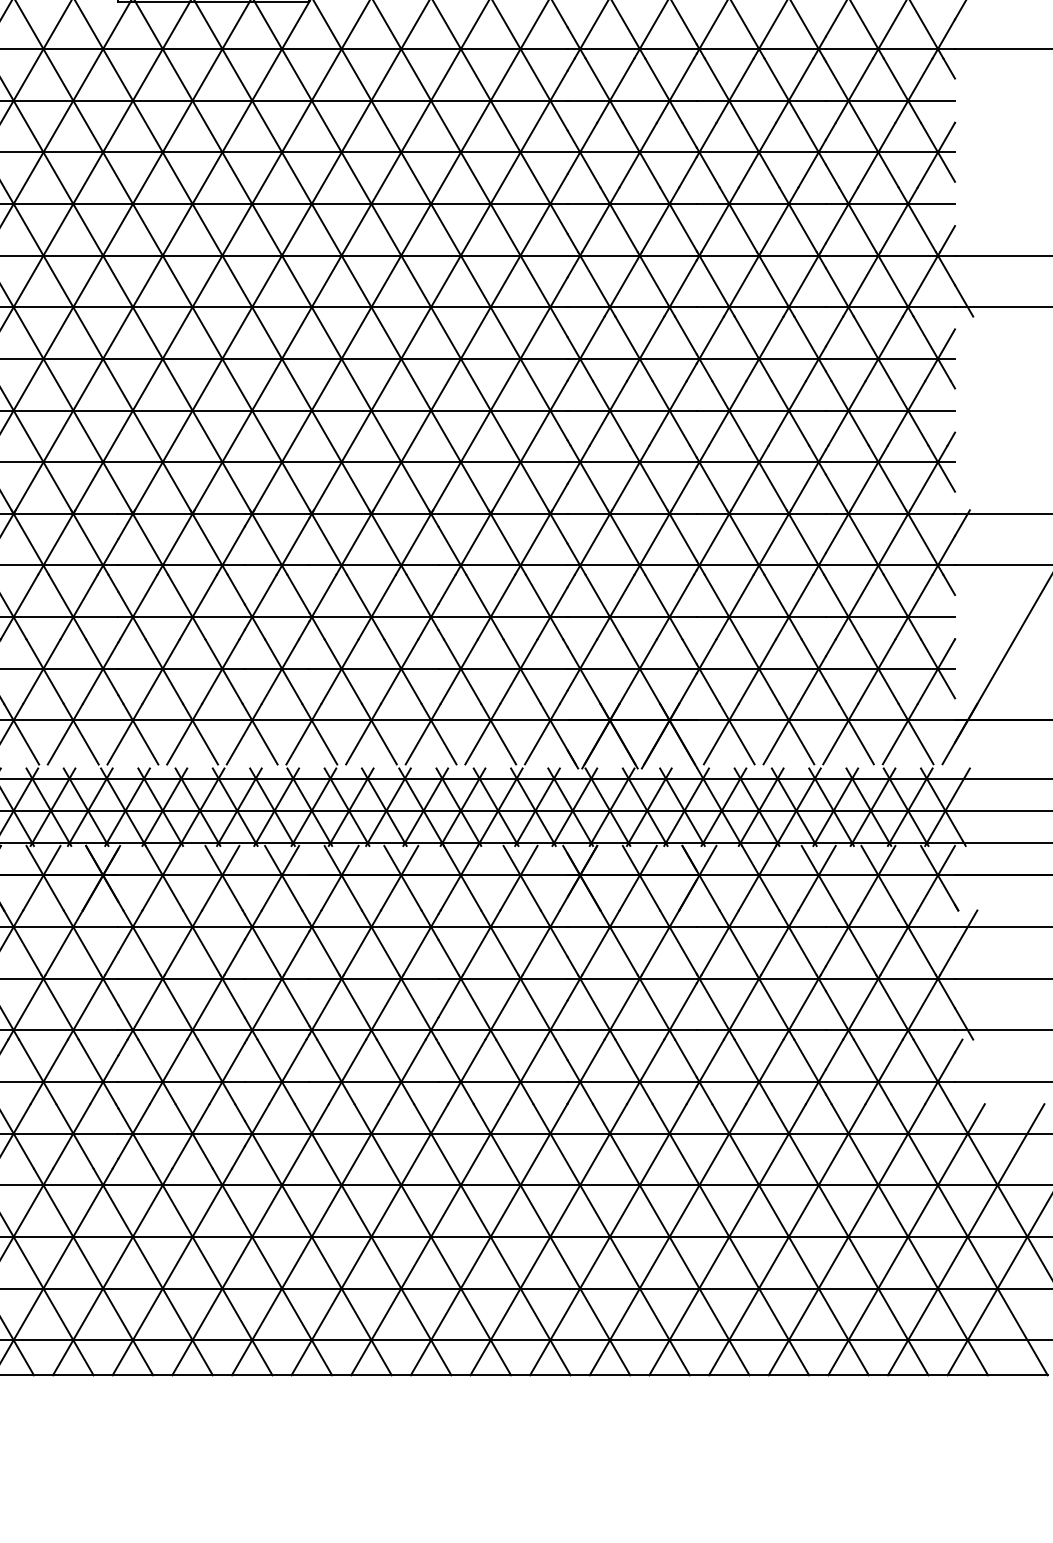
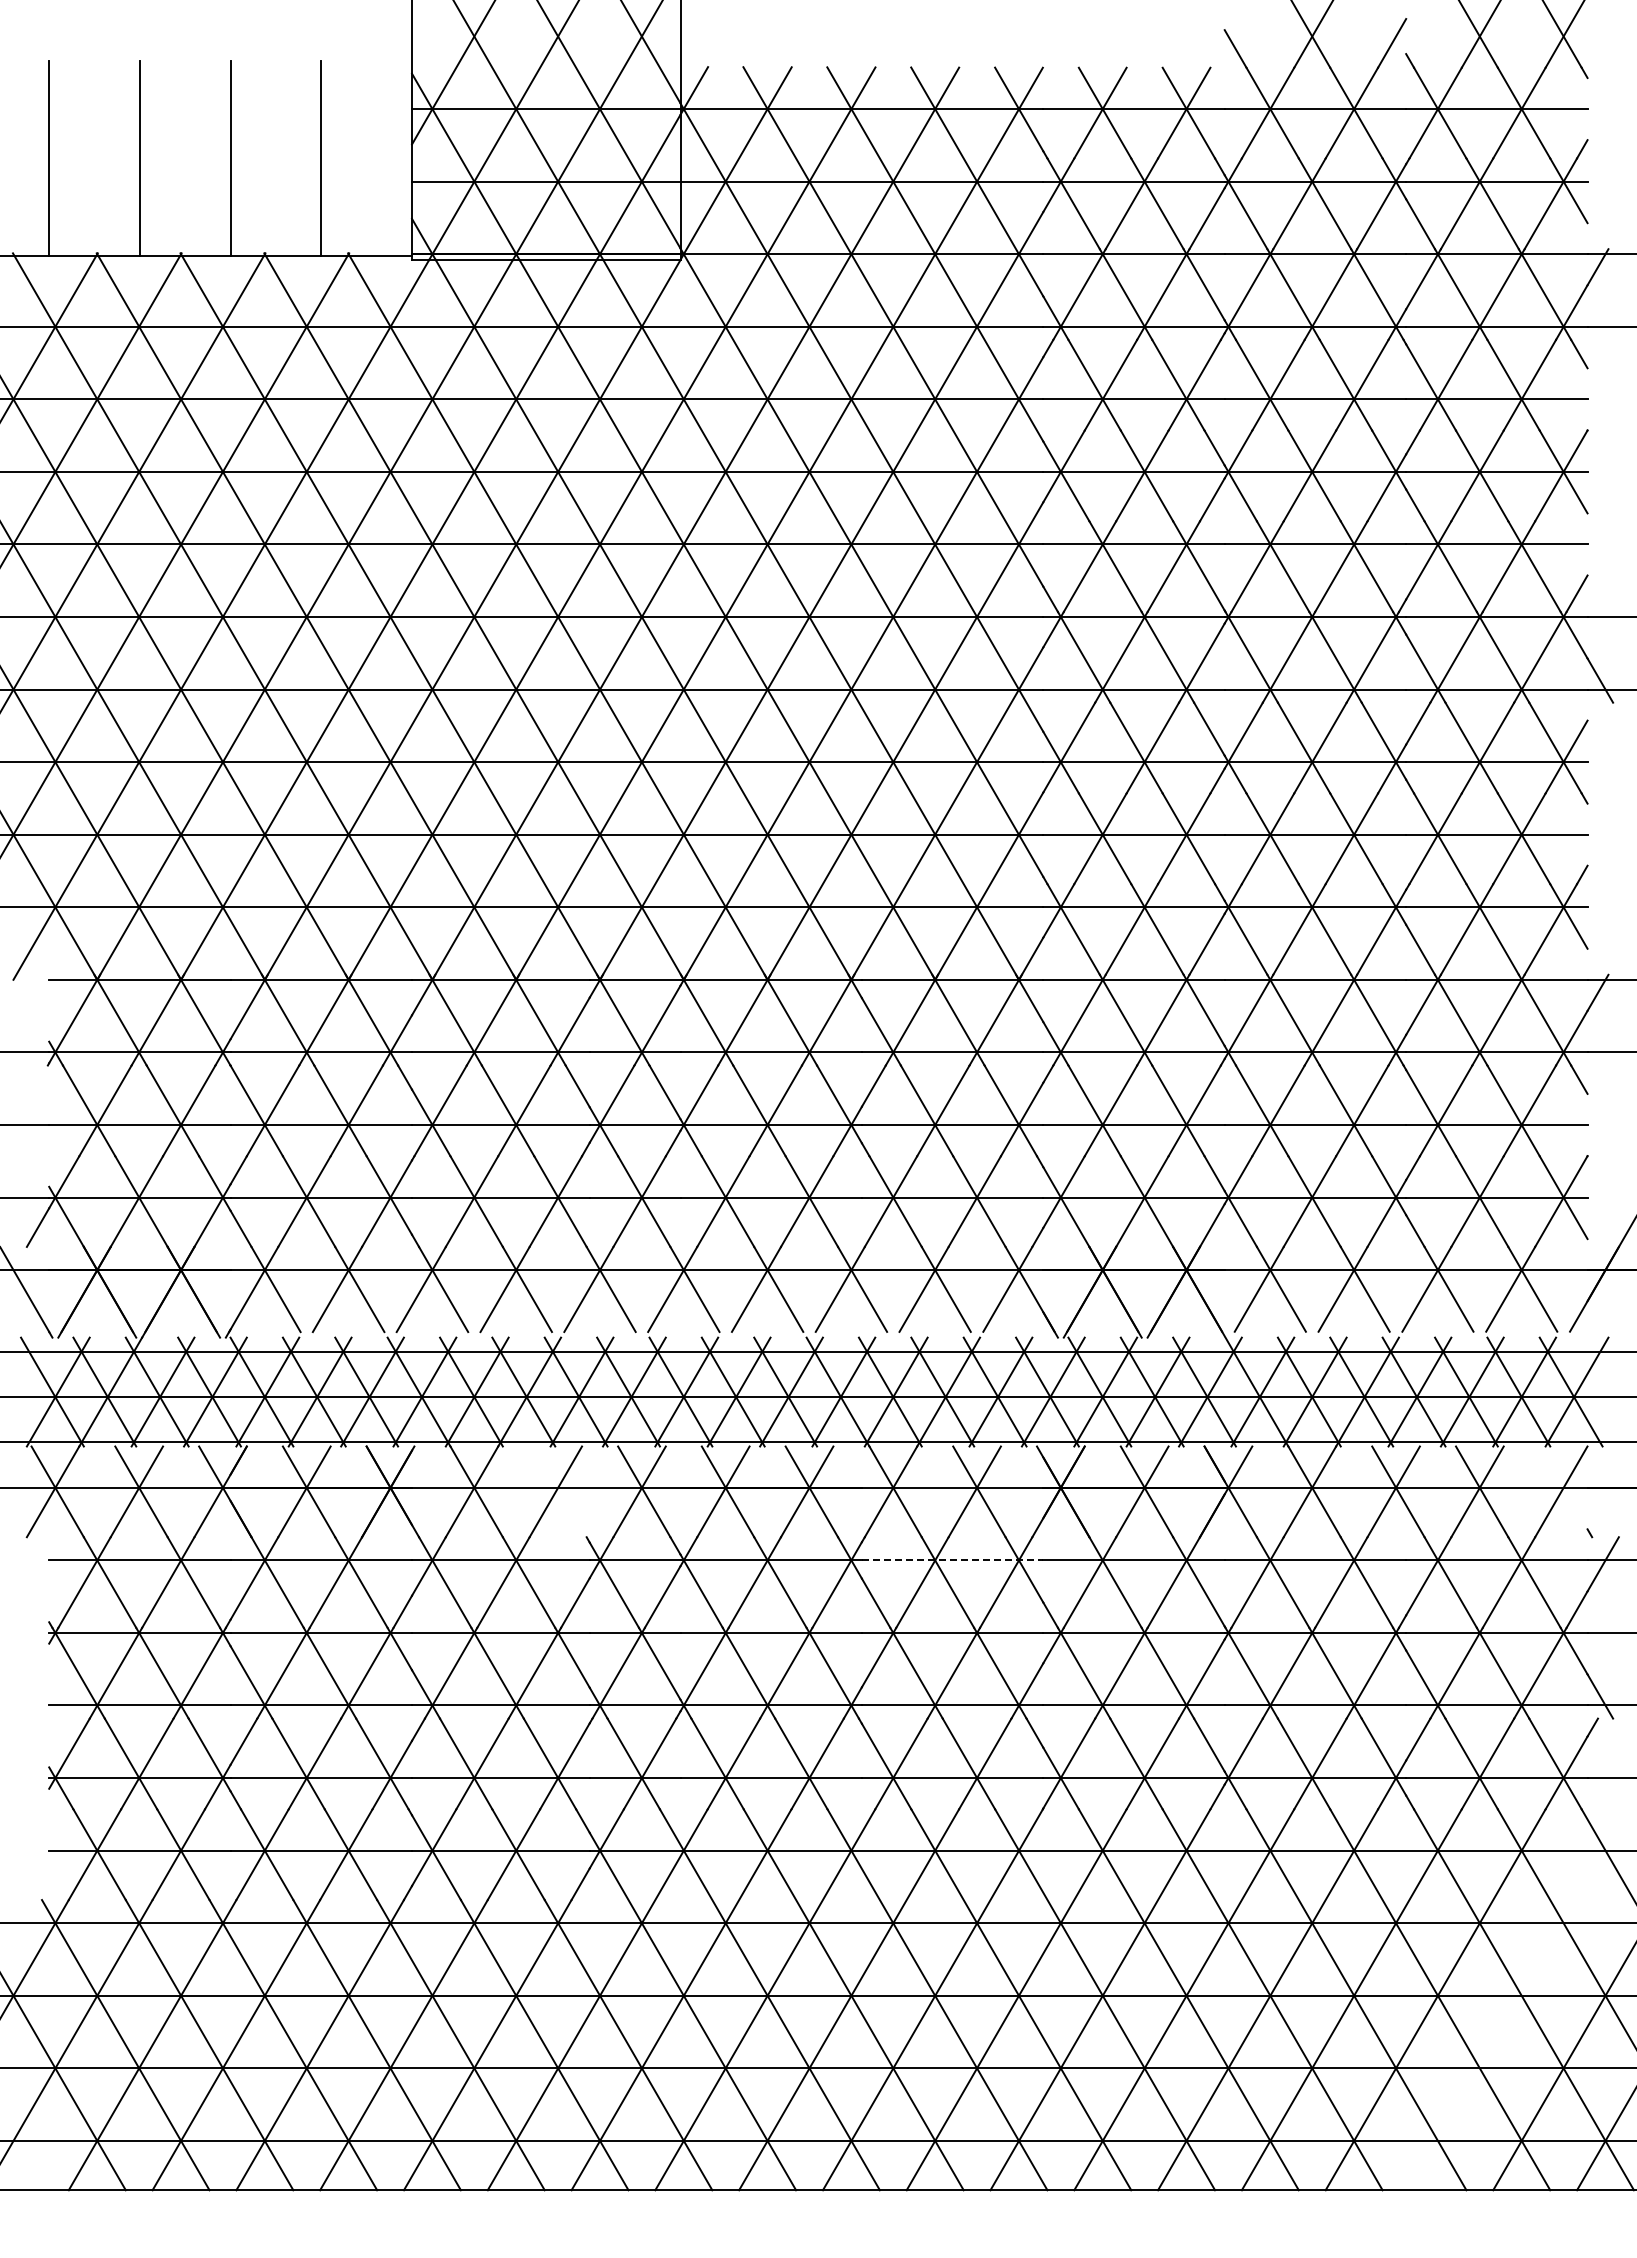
line: (224, 877) -> (560, 1491), removed
line: (939, 877) -> (1565, 1491), removed
line: (503, 927) -> (952, 1560), solid -> dashed
line: (906, 1239) -> (1519, 1999), removed

